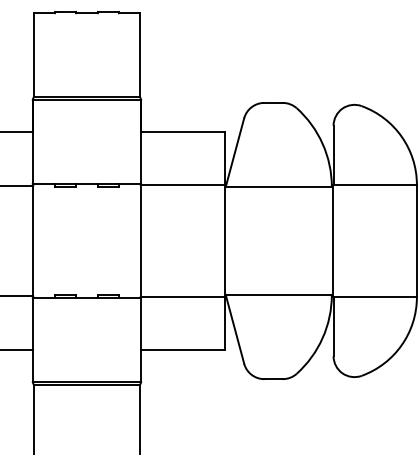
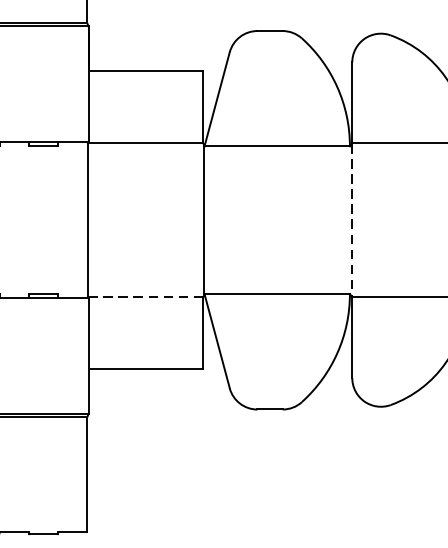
line: (333, 241) -> (352, 220), solid -> dashed
line: (182, 297) -> (145, 297), solid -> dashed

